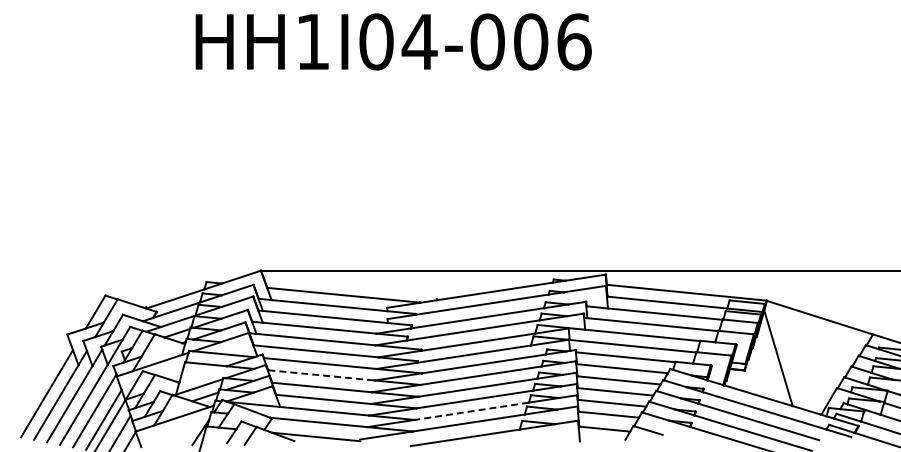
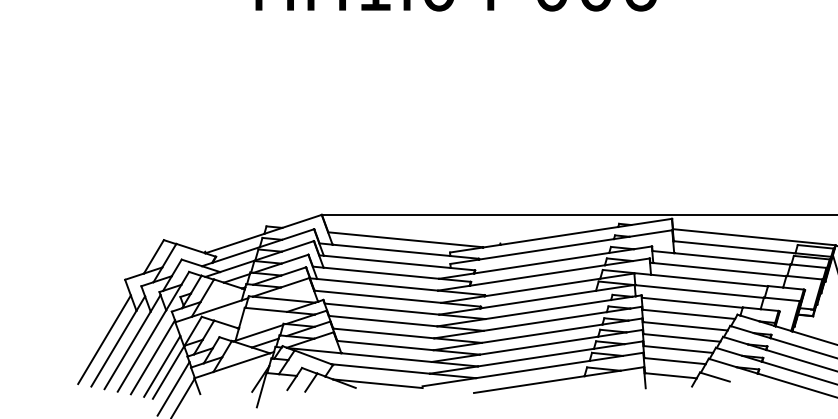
line: (322, 375) -> (384, 321), dashed -> solid
line: (471, 411) -> (535, 357), dashed -> solid

